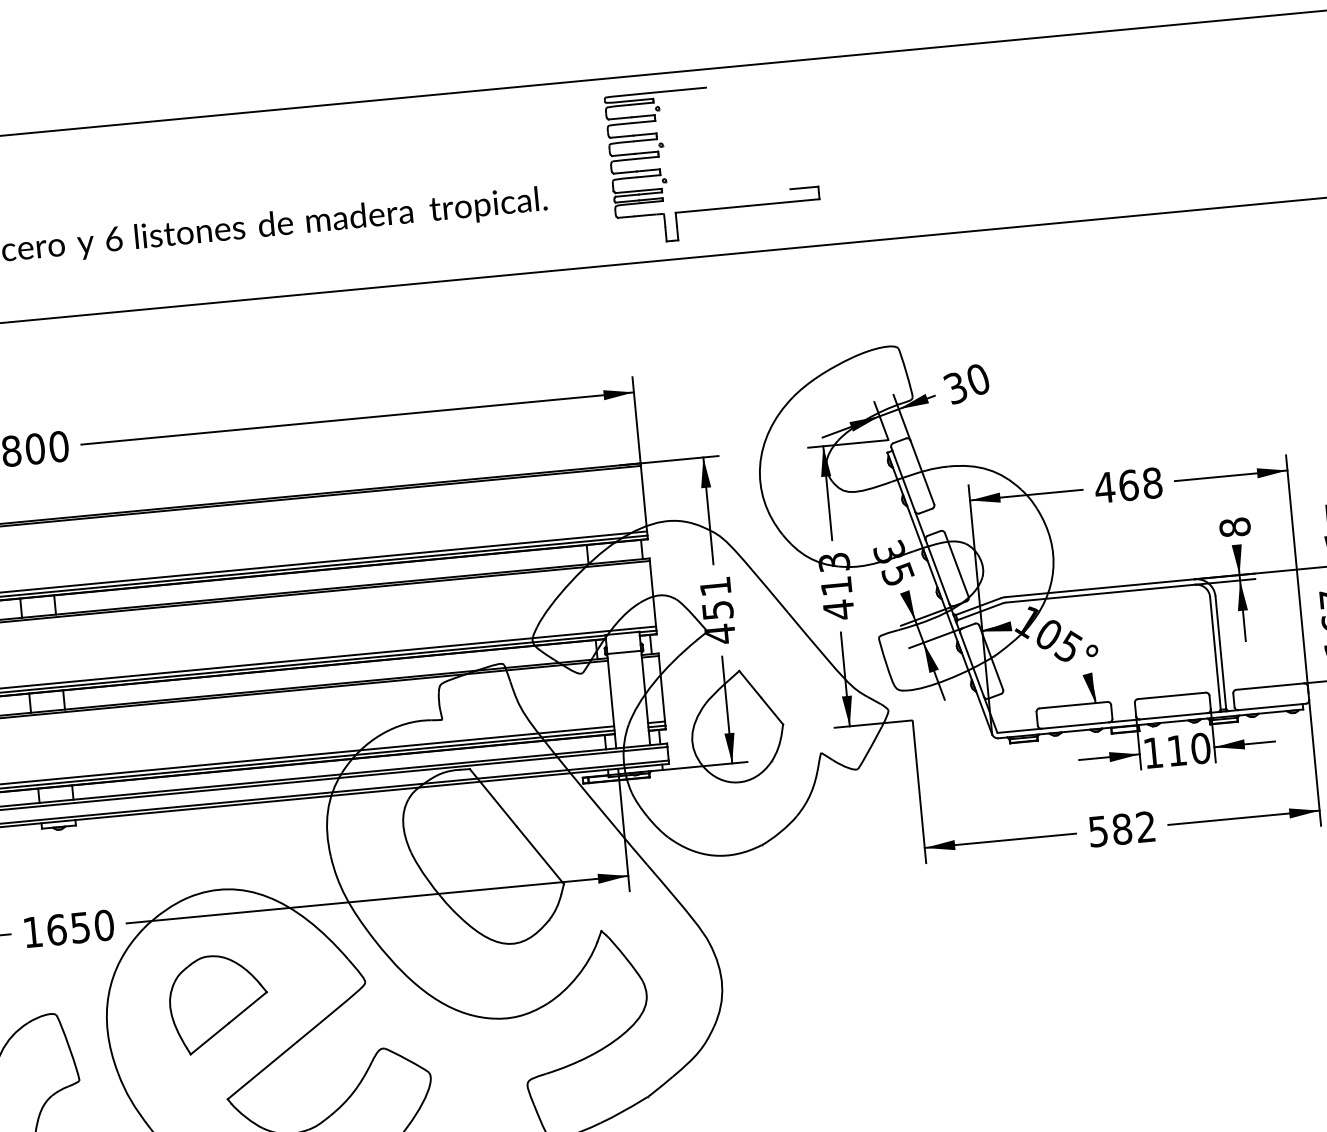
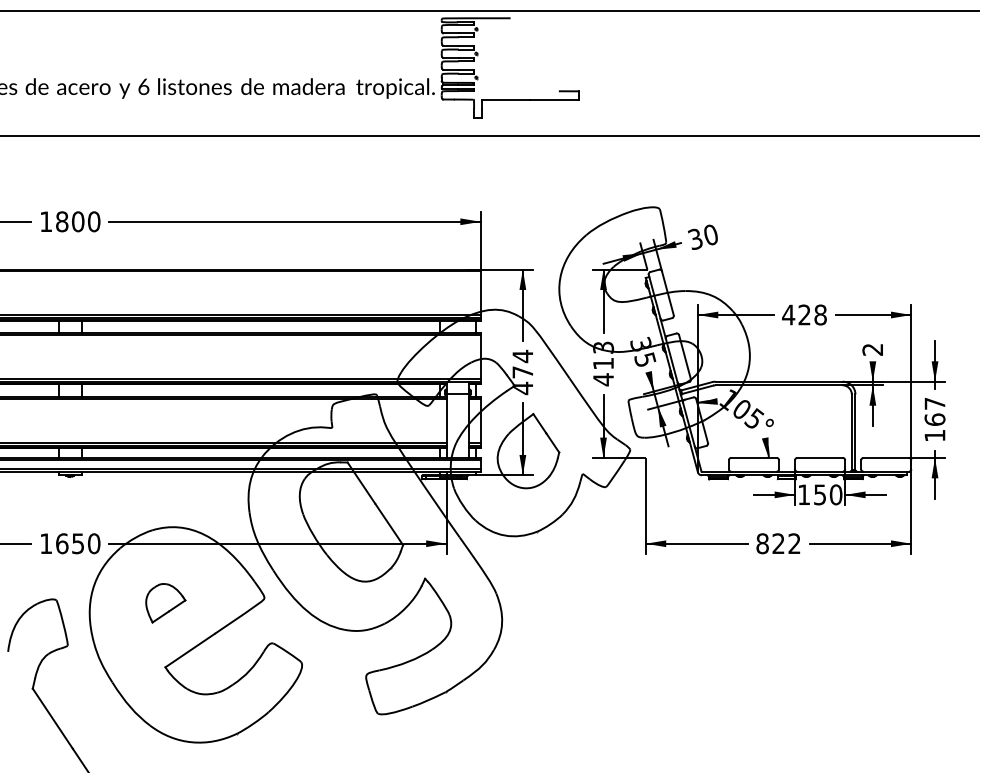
part: (716, 208) -> (509, 99), moved
text: (1128, 484) -> (804, 314), 468 -> 428
text: (1234, 527) -> (872, 349), 8 -> 2
text: (715, 597) -> (522, 363), 451 -> 474
text: (1176, 750) -> (819, 494), 110 -> 150
text: (1110, 830) -> (770, 543), 582 -> 822
part: (218, 1004) -> (165, 603), size x0.6

